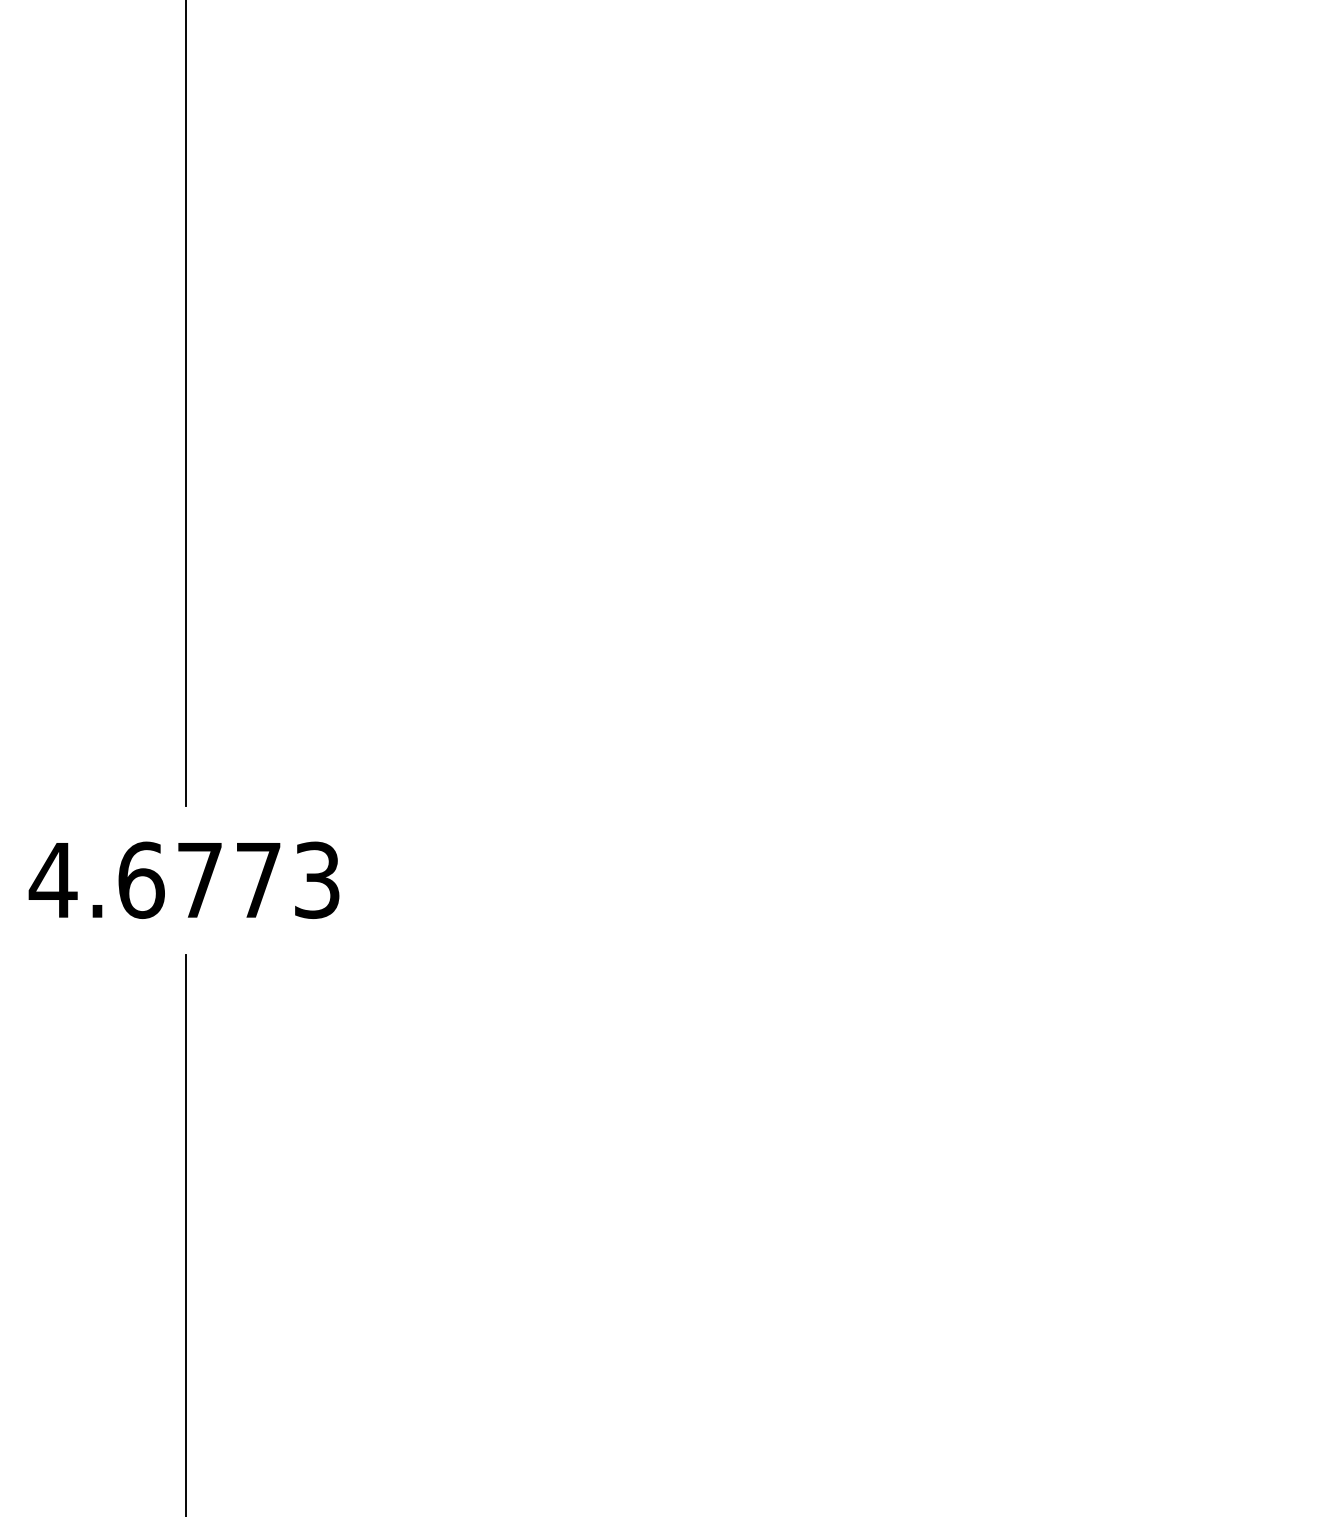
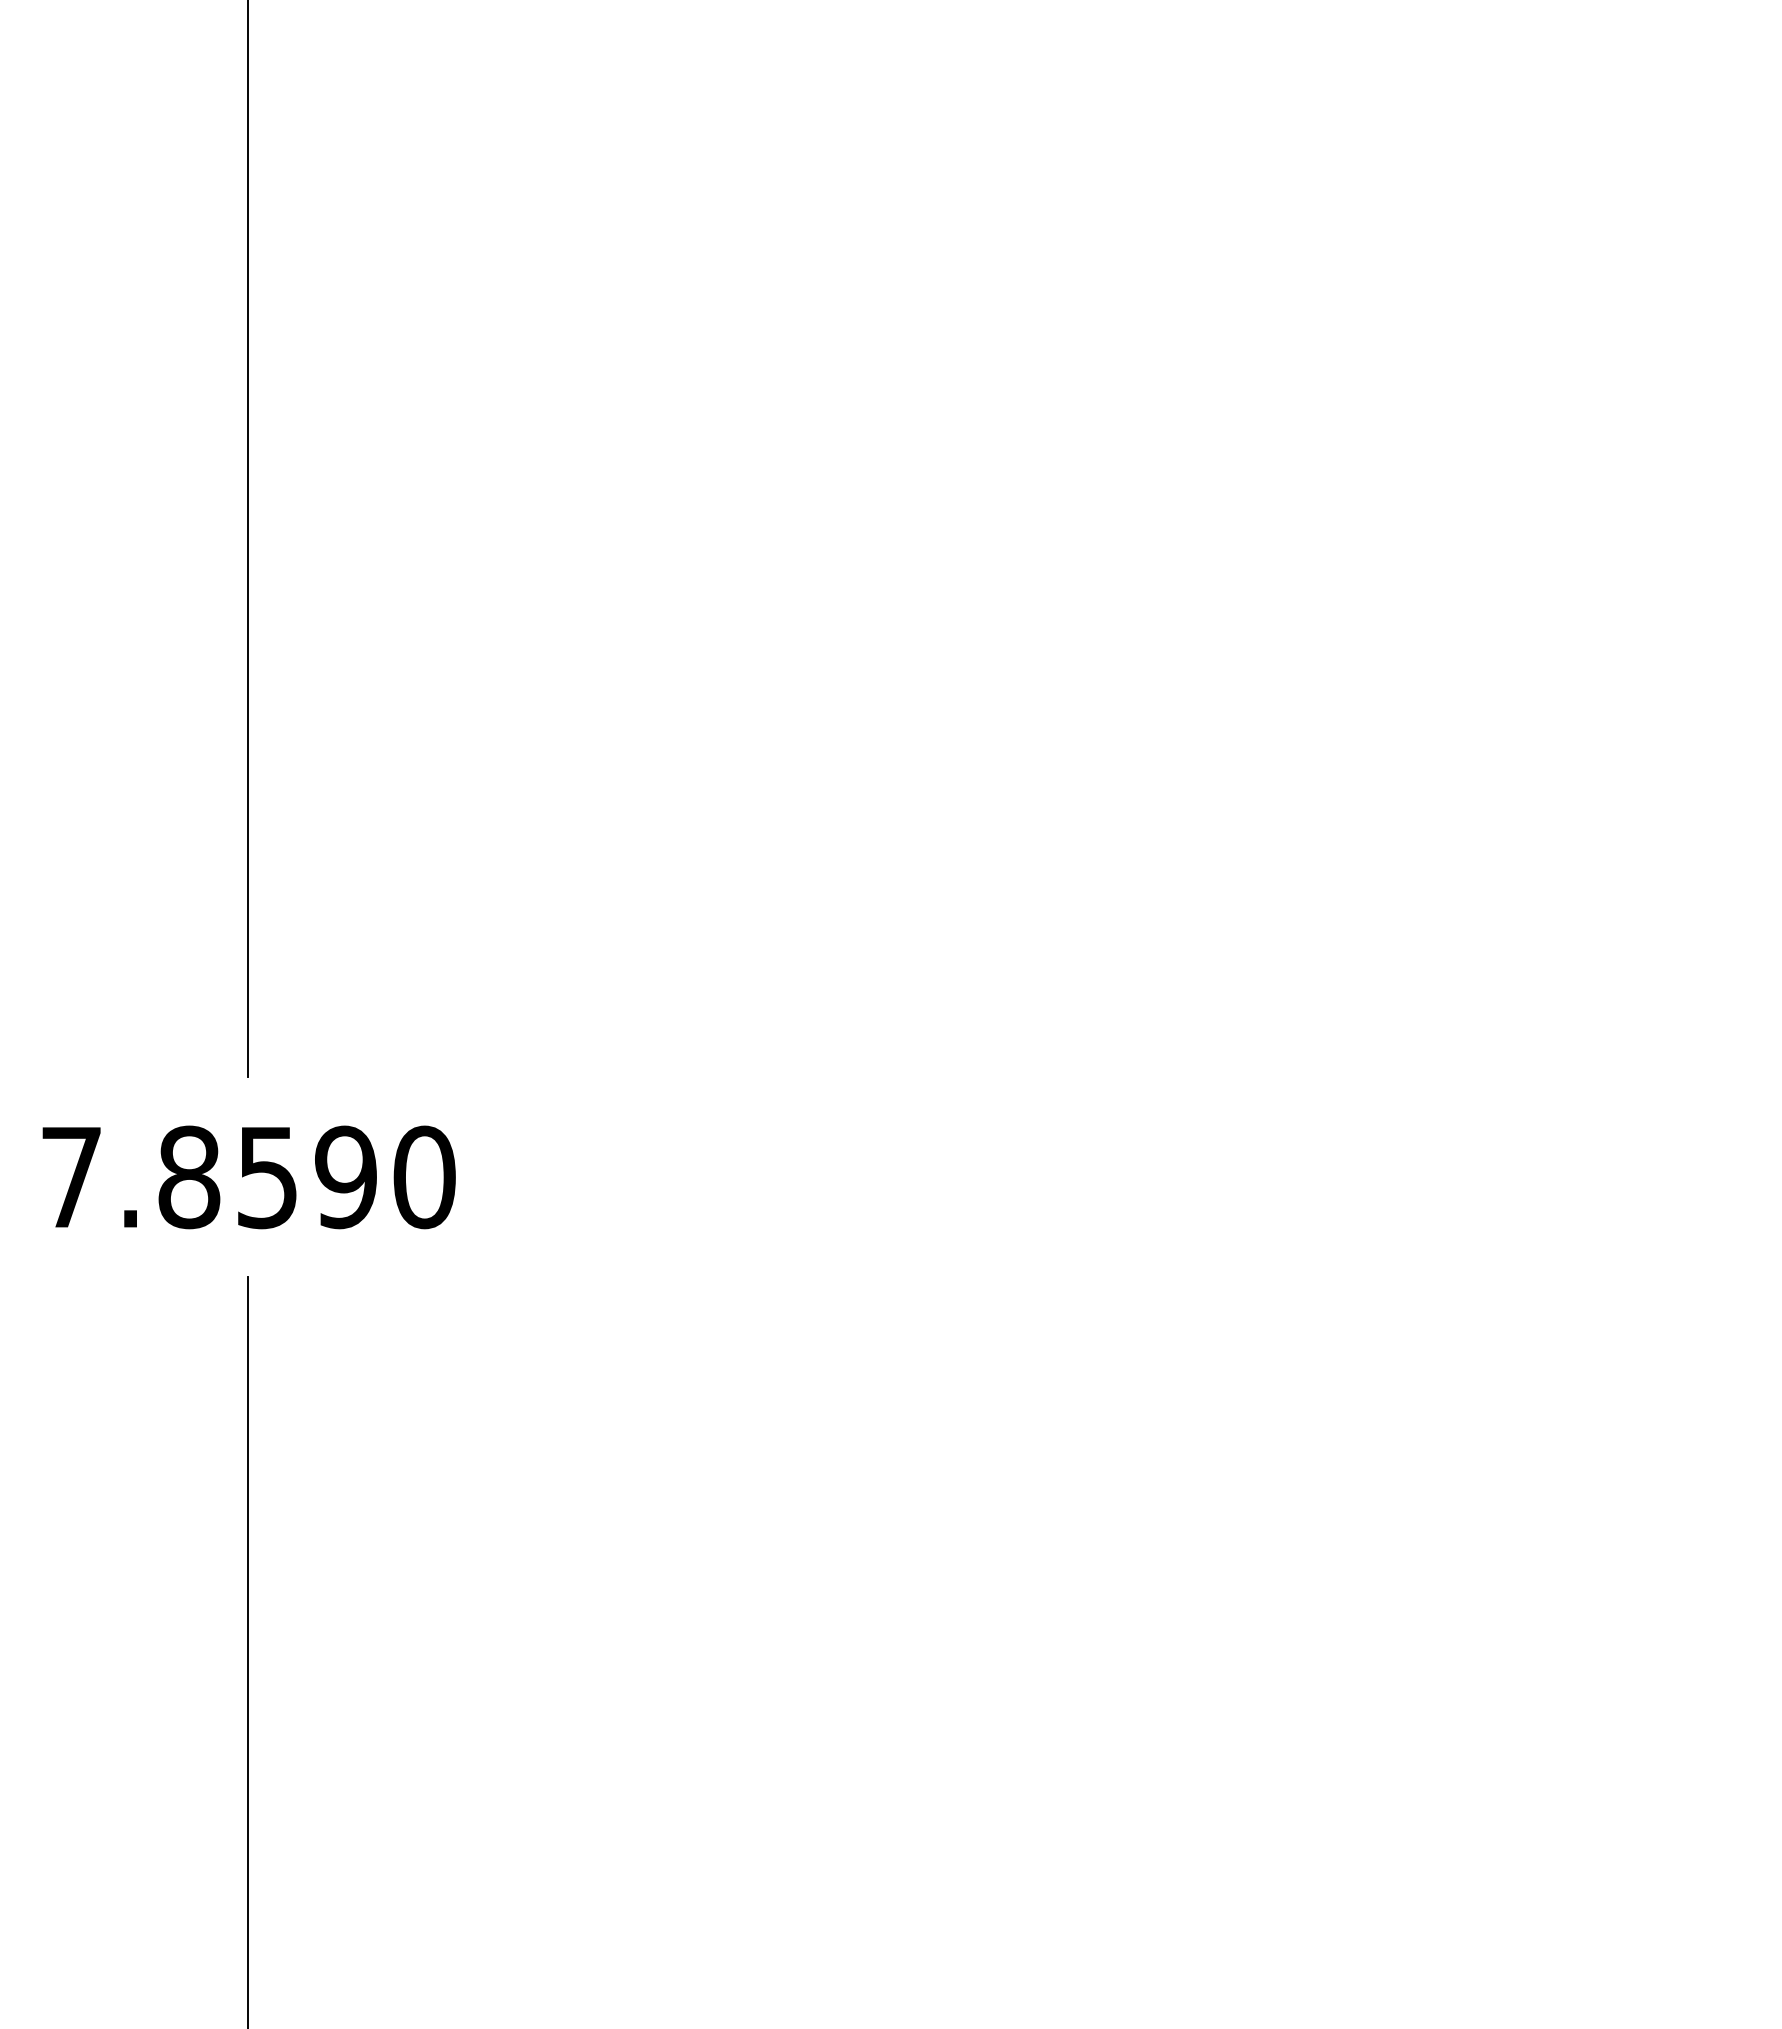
text: (184, 880) -> (246, 1177), 4.6773 -> 7.8590

